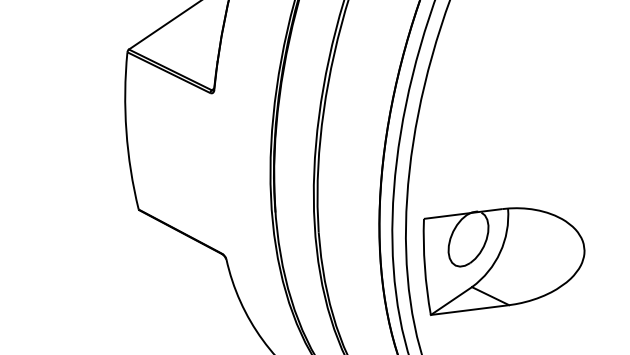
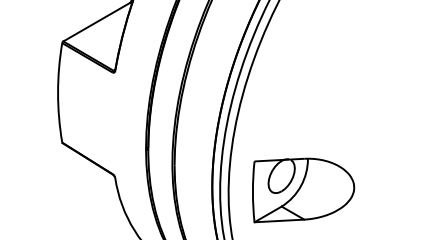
part: (504, 259) -> (303, 190), moved

